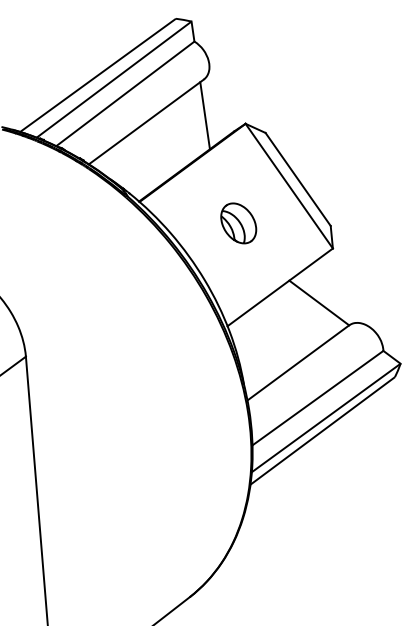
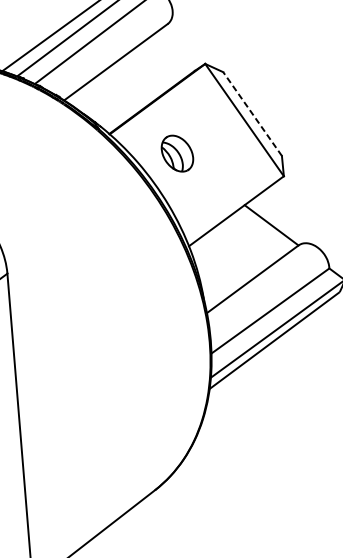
line: (204, 115) -> (168, 56), removed
line: (298, 179) -> (252, 114), solid -> dashed
part: (238, 223) -> (177, 153), moved

